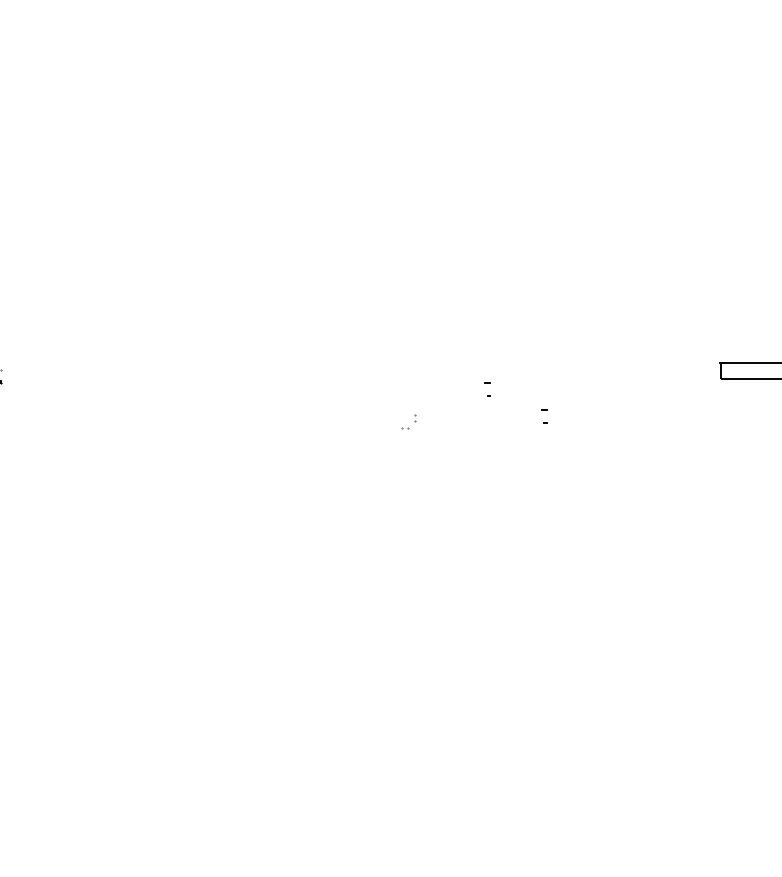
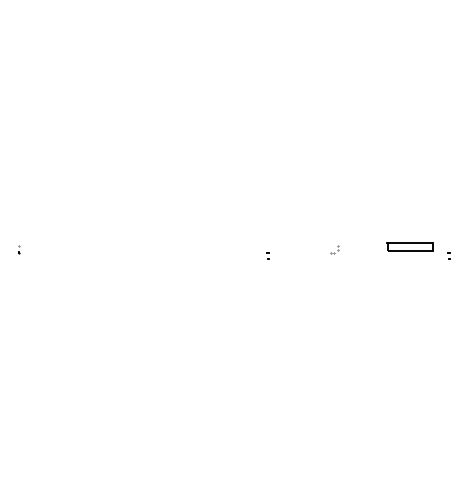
part: (543, 415) -> (296, 269), removed
part: (408, 421) -> (334, 249), moved

